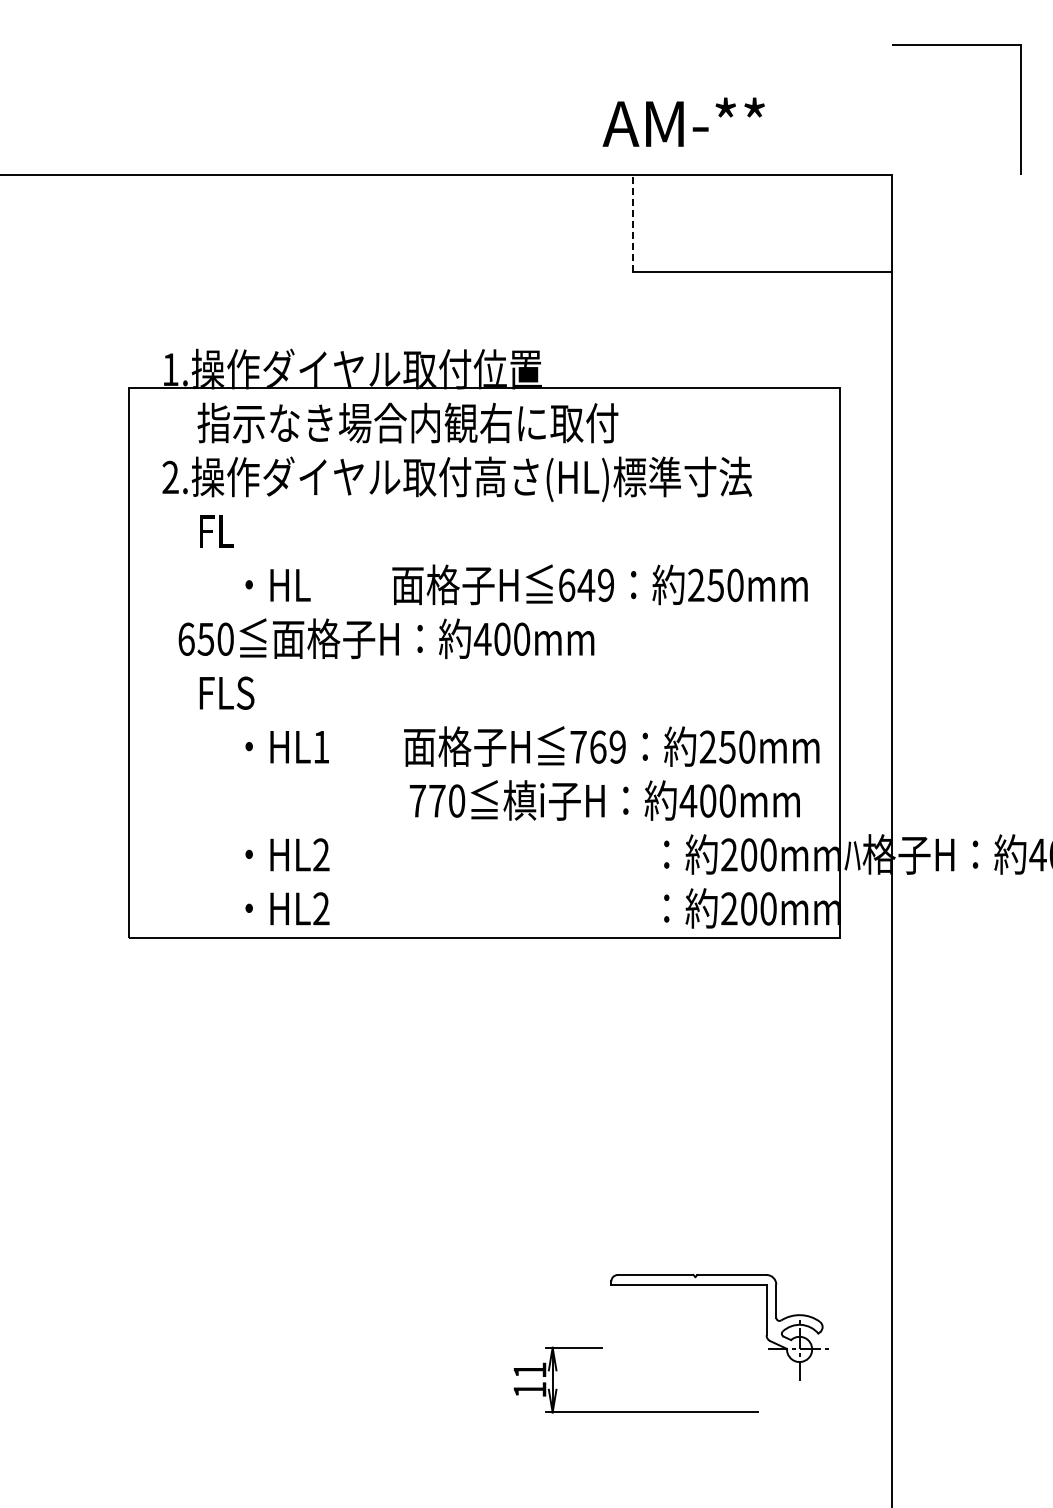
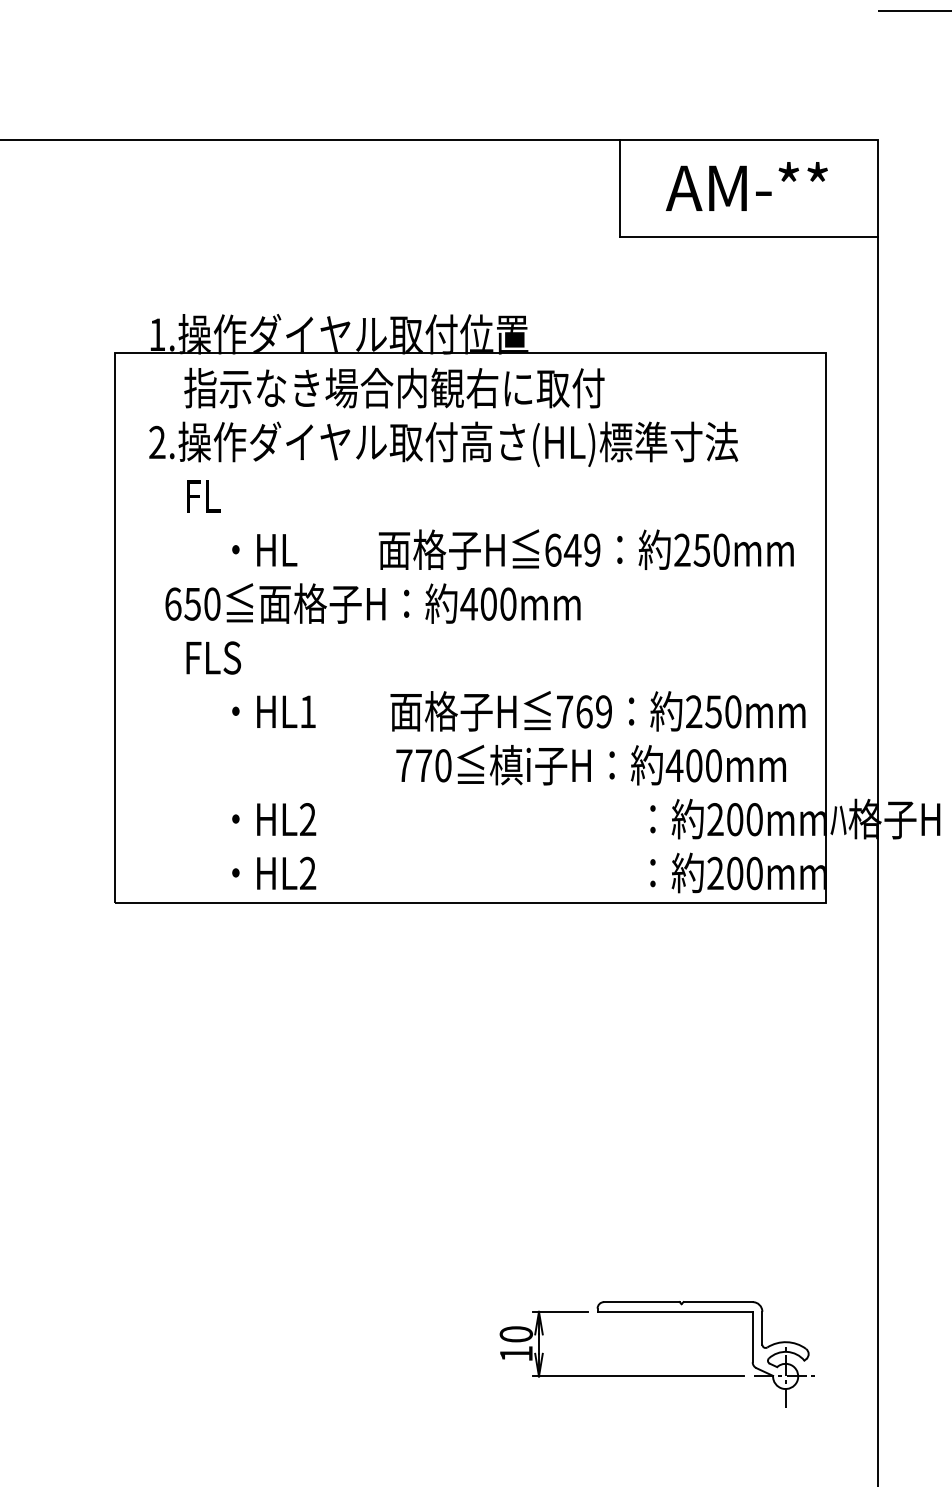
text: (683, 121) -> (746, 185), moved
line: (633, 223) -> (619, 188), dashed -> solid
part: (719, 1285) -> (705, 1312), moved
text: (529, 1370) -> (515, 1334), 11 -> 10

